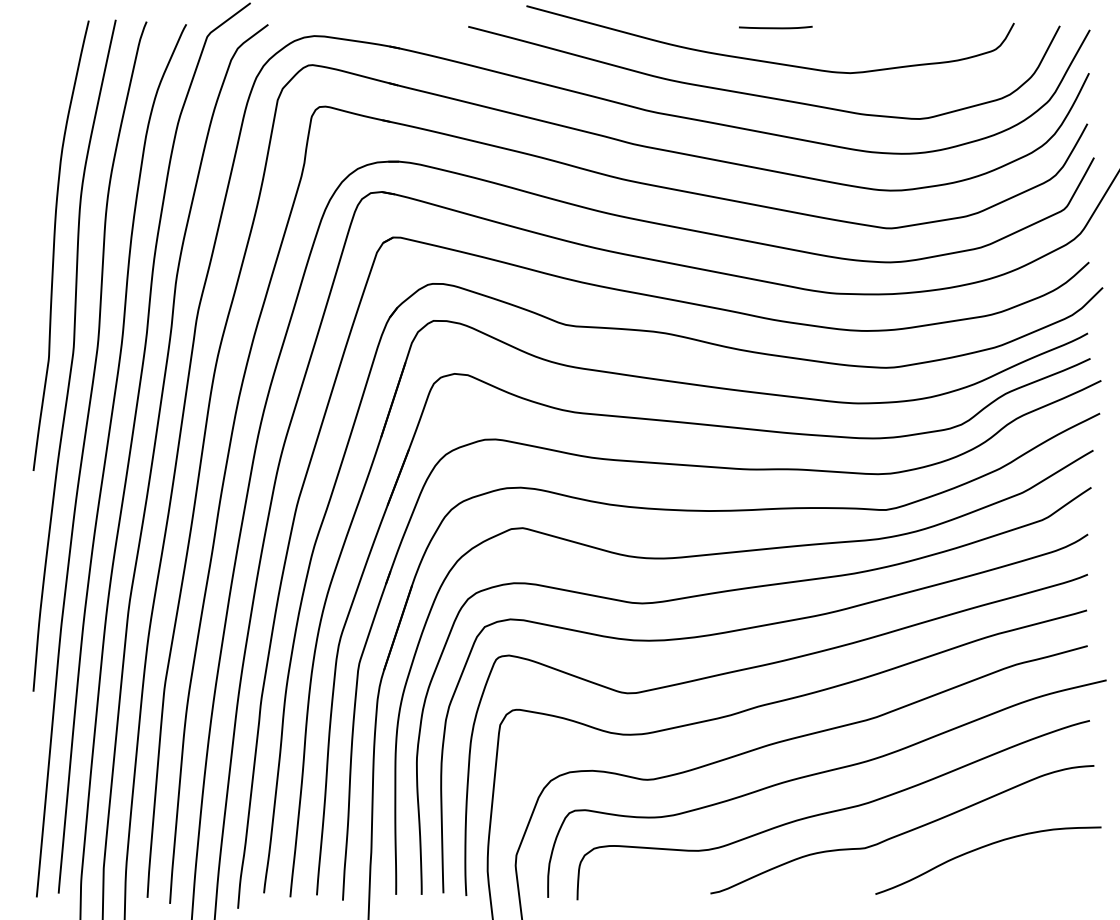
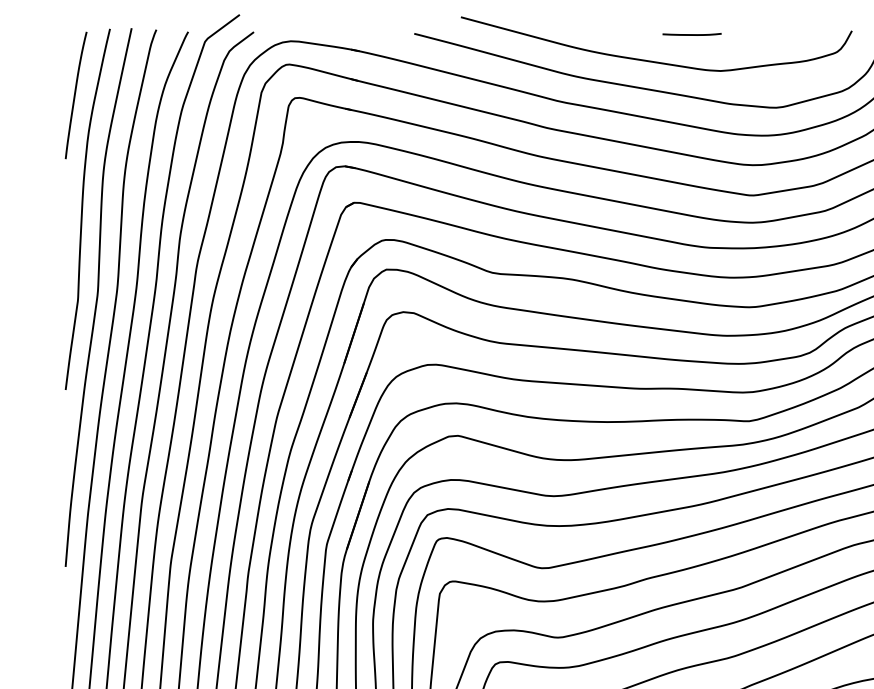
curve: (775, 27) -> (691, 34), moved
curve: (45, 103) -> (75, 95), added

